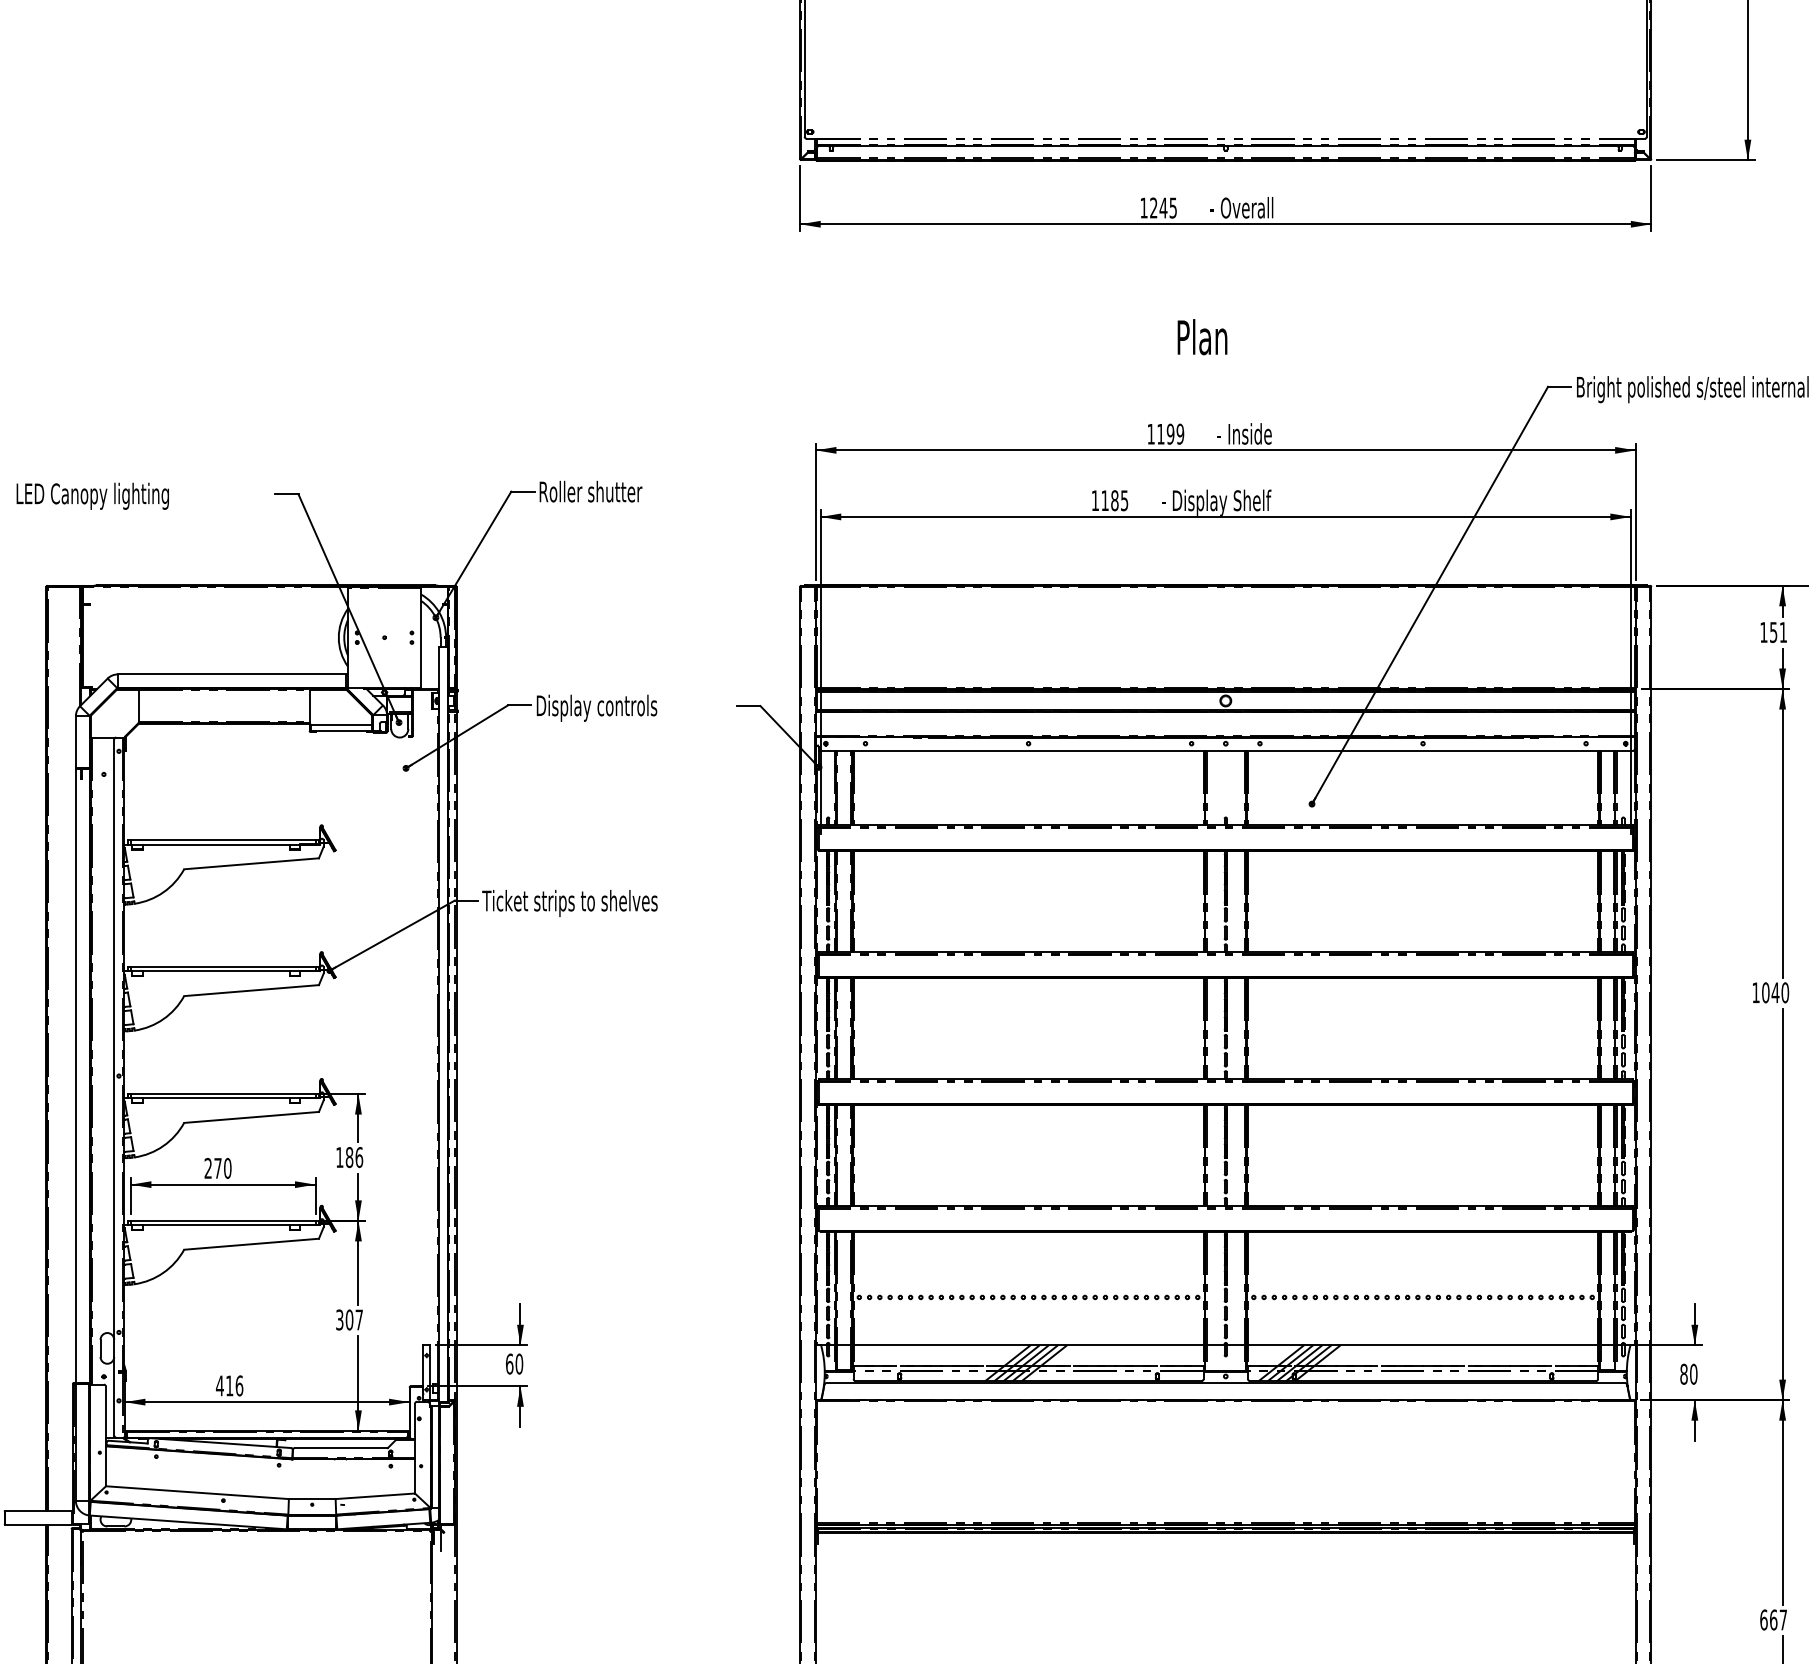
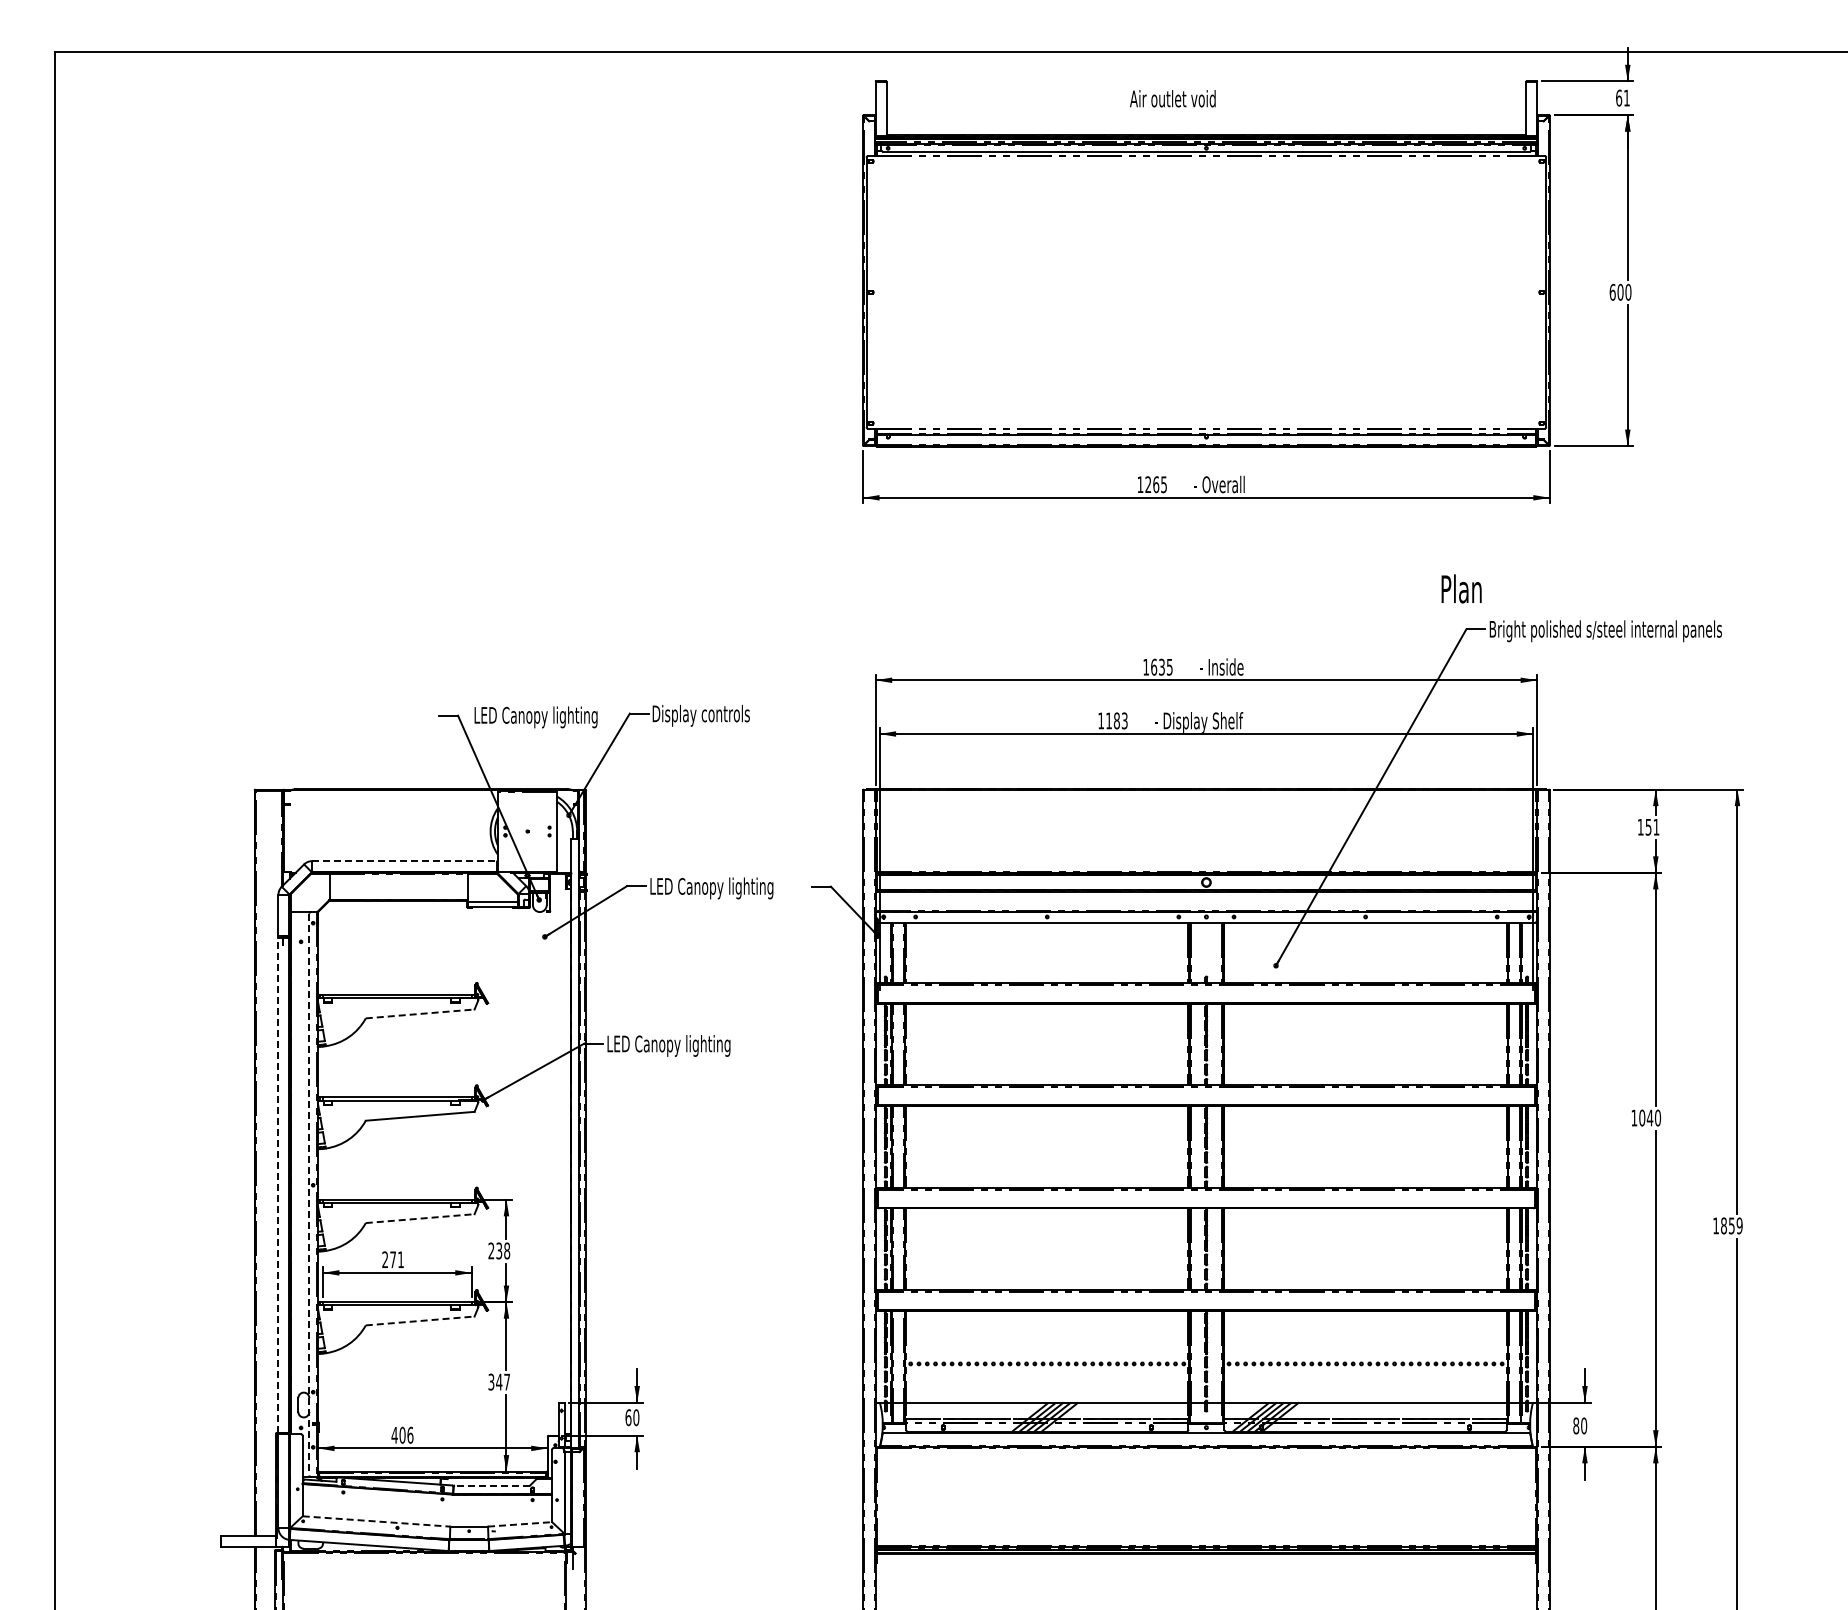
text: (1163, 207) -> (1156, 484), 1245 -> 1265
text: (1202, 336) -> (1461, 588), moved
text: (1170, 433) -> (1161, 666), 1199 -> 1635
text: (600, 493) -> (701, 715), Roller shutter -> Display controls
text: (92, 496) -> (535, 717), moved
text: (1124, 500) -> (1124, 720), 1185 -> 1183
line: (232, 674) -> (404, 861), solid -> dashed
text: (613, 708) -> (712, 888), Display controls -> LED Canopy lighting
line: (251, 863) -> (420, 1013), solid -> dashed
text: (569, 902) -> (676, 1045), Ticket strips to shelves -> LED Canopy lighting
line: (75, 1076) -> (278, 1185), solid -> dashed
line: (114, 1087) -> (309, 1194), solid -> dashed
line: (251, 1117) -> (420, 1218), solid -> dashed
text: (349, 1156) -> (499, 1250), 186 -> 238
text: (228, 1168) -> (401, 1259), 270 -> 271
line: (251, 1243) -> (420, 1320), solid -> dashed
text: (349, 1319) -> (499, 1381), 307 -> 347
text: (229, 1384) -> (402, 1434), 416 -> 406
line: (341, 1448) -> (492, 1485), solid -> dashed
line: (197, 1492) -> (376, 1521), solid -> dashed
line: (375, 1496) -> (520, 1524), solid -> dashed

